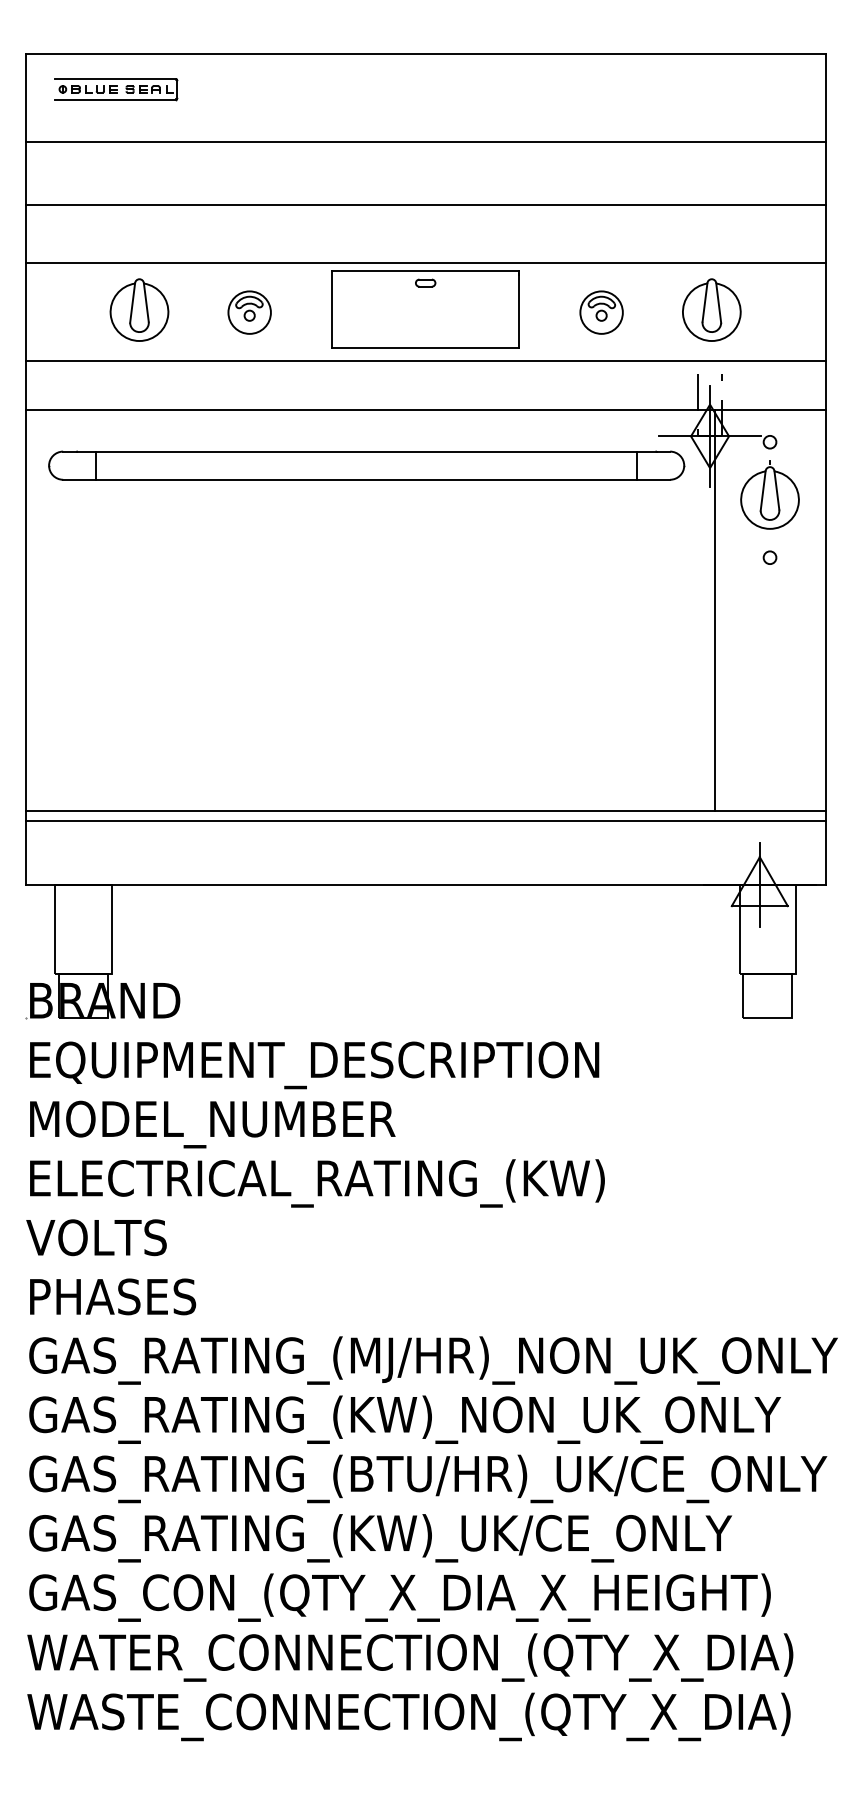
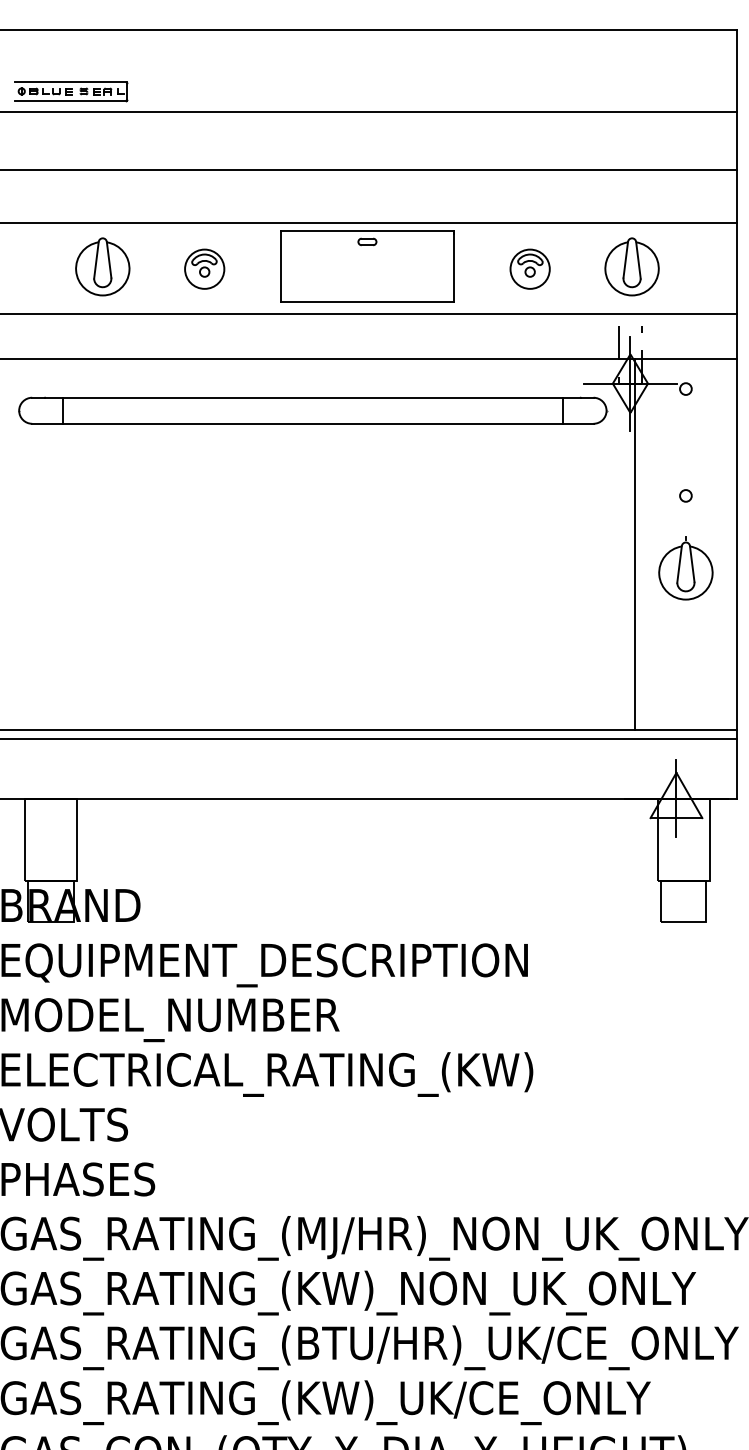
part: (116, 89) -> (71, 91), moved
part: (769, 494) -> (685, 567), moved

